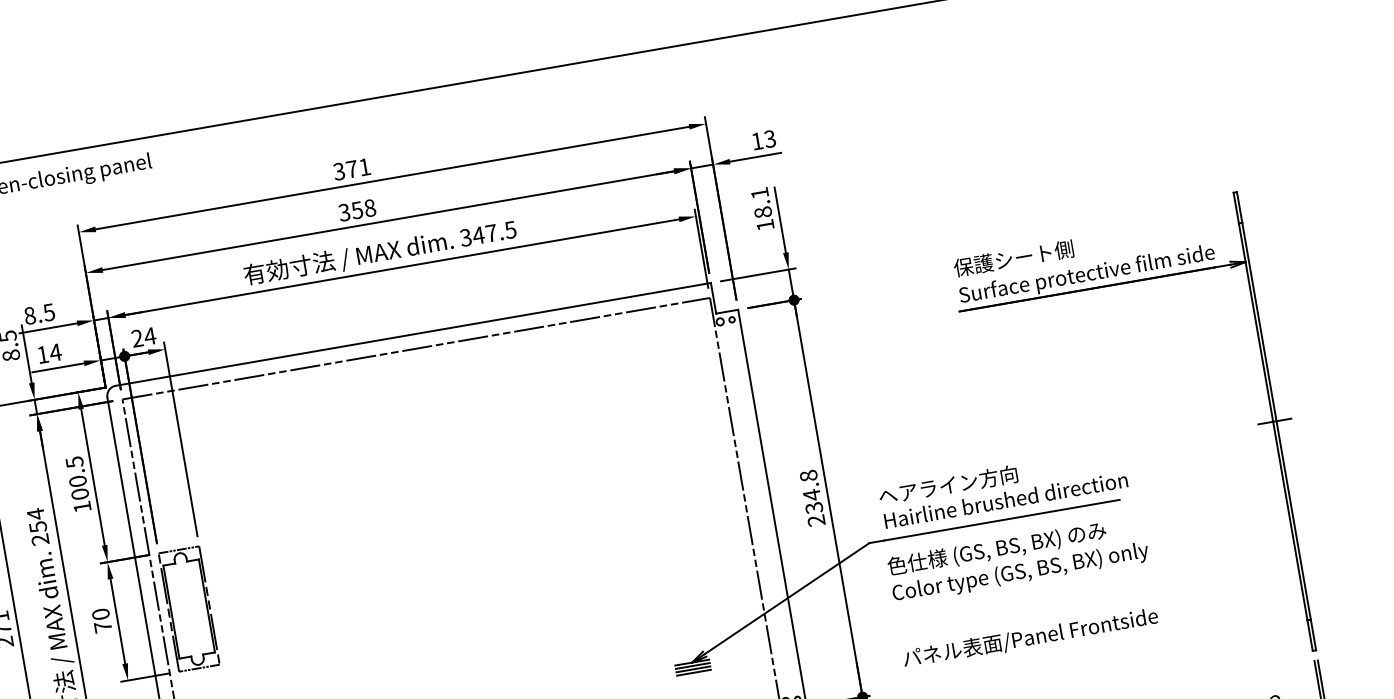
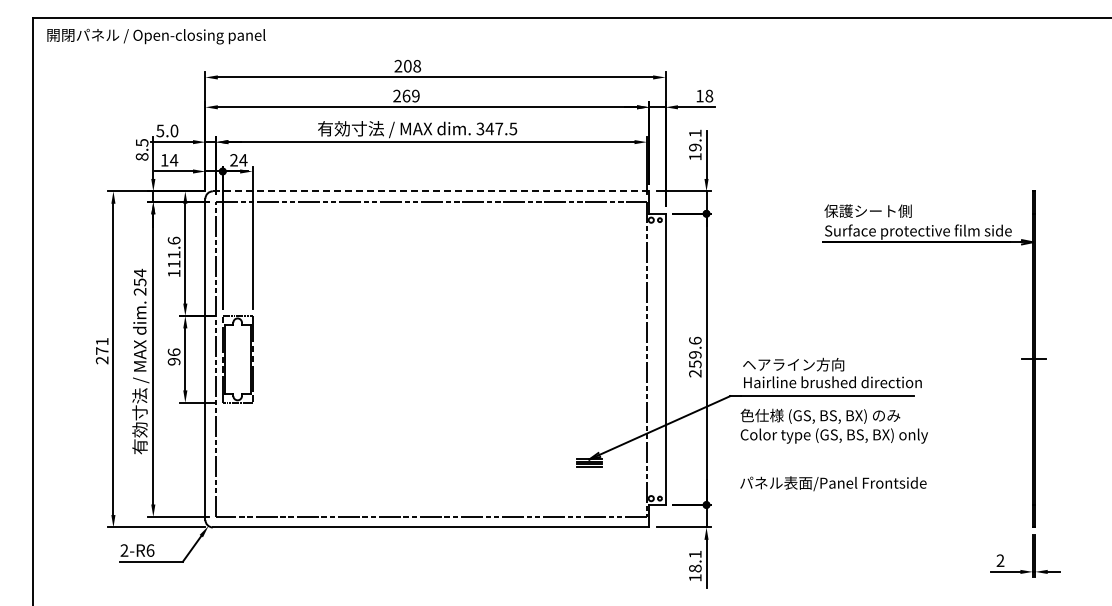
text: (770, 138) -> (709, 95), 13 -> 18
text: (351, 168) -> (407, 65), 371 -> 208
text: (357, 209) -> (406, 95), 358 -> 269
text: (763, 212) -> (695, 147), 18.1 -> 19.1
text: (39, 313) -> (167, 130), 8.5 -> 5.0
line: (412, 334) -> (430, 191), solid -> dashed
text: (76, 477) -> (173, 251), 100.5 -> 111.6
text: (811, 490) -> (695, 351), 234.8 -> 259.6
text: (101, 620) -> (173, 356), 70 -> 96

